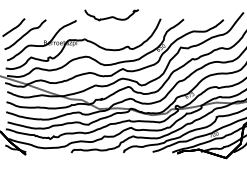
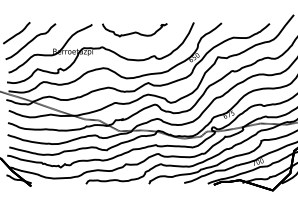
curve: (111, 16) -> (134, 31), moved

